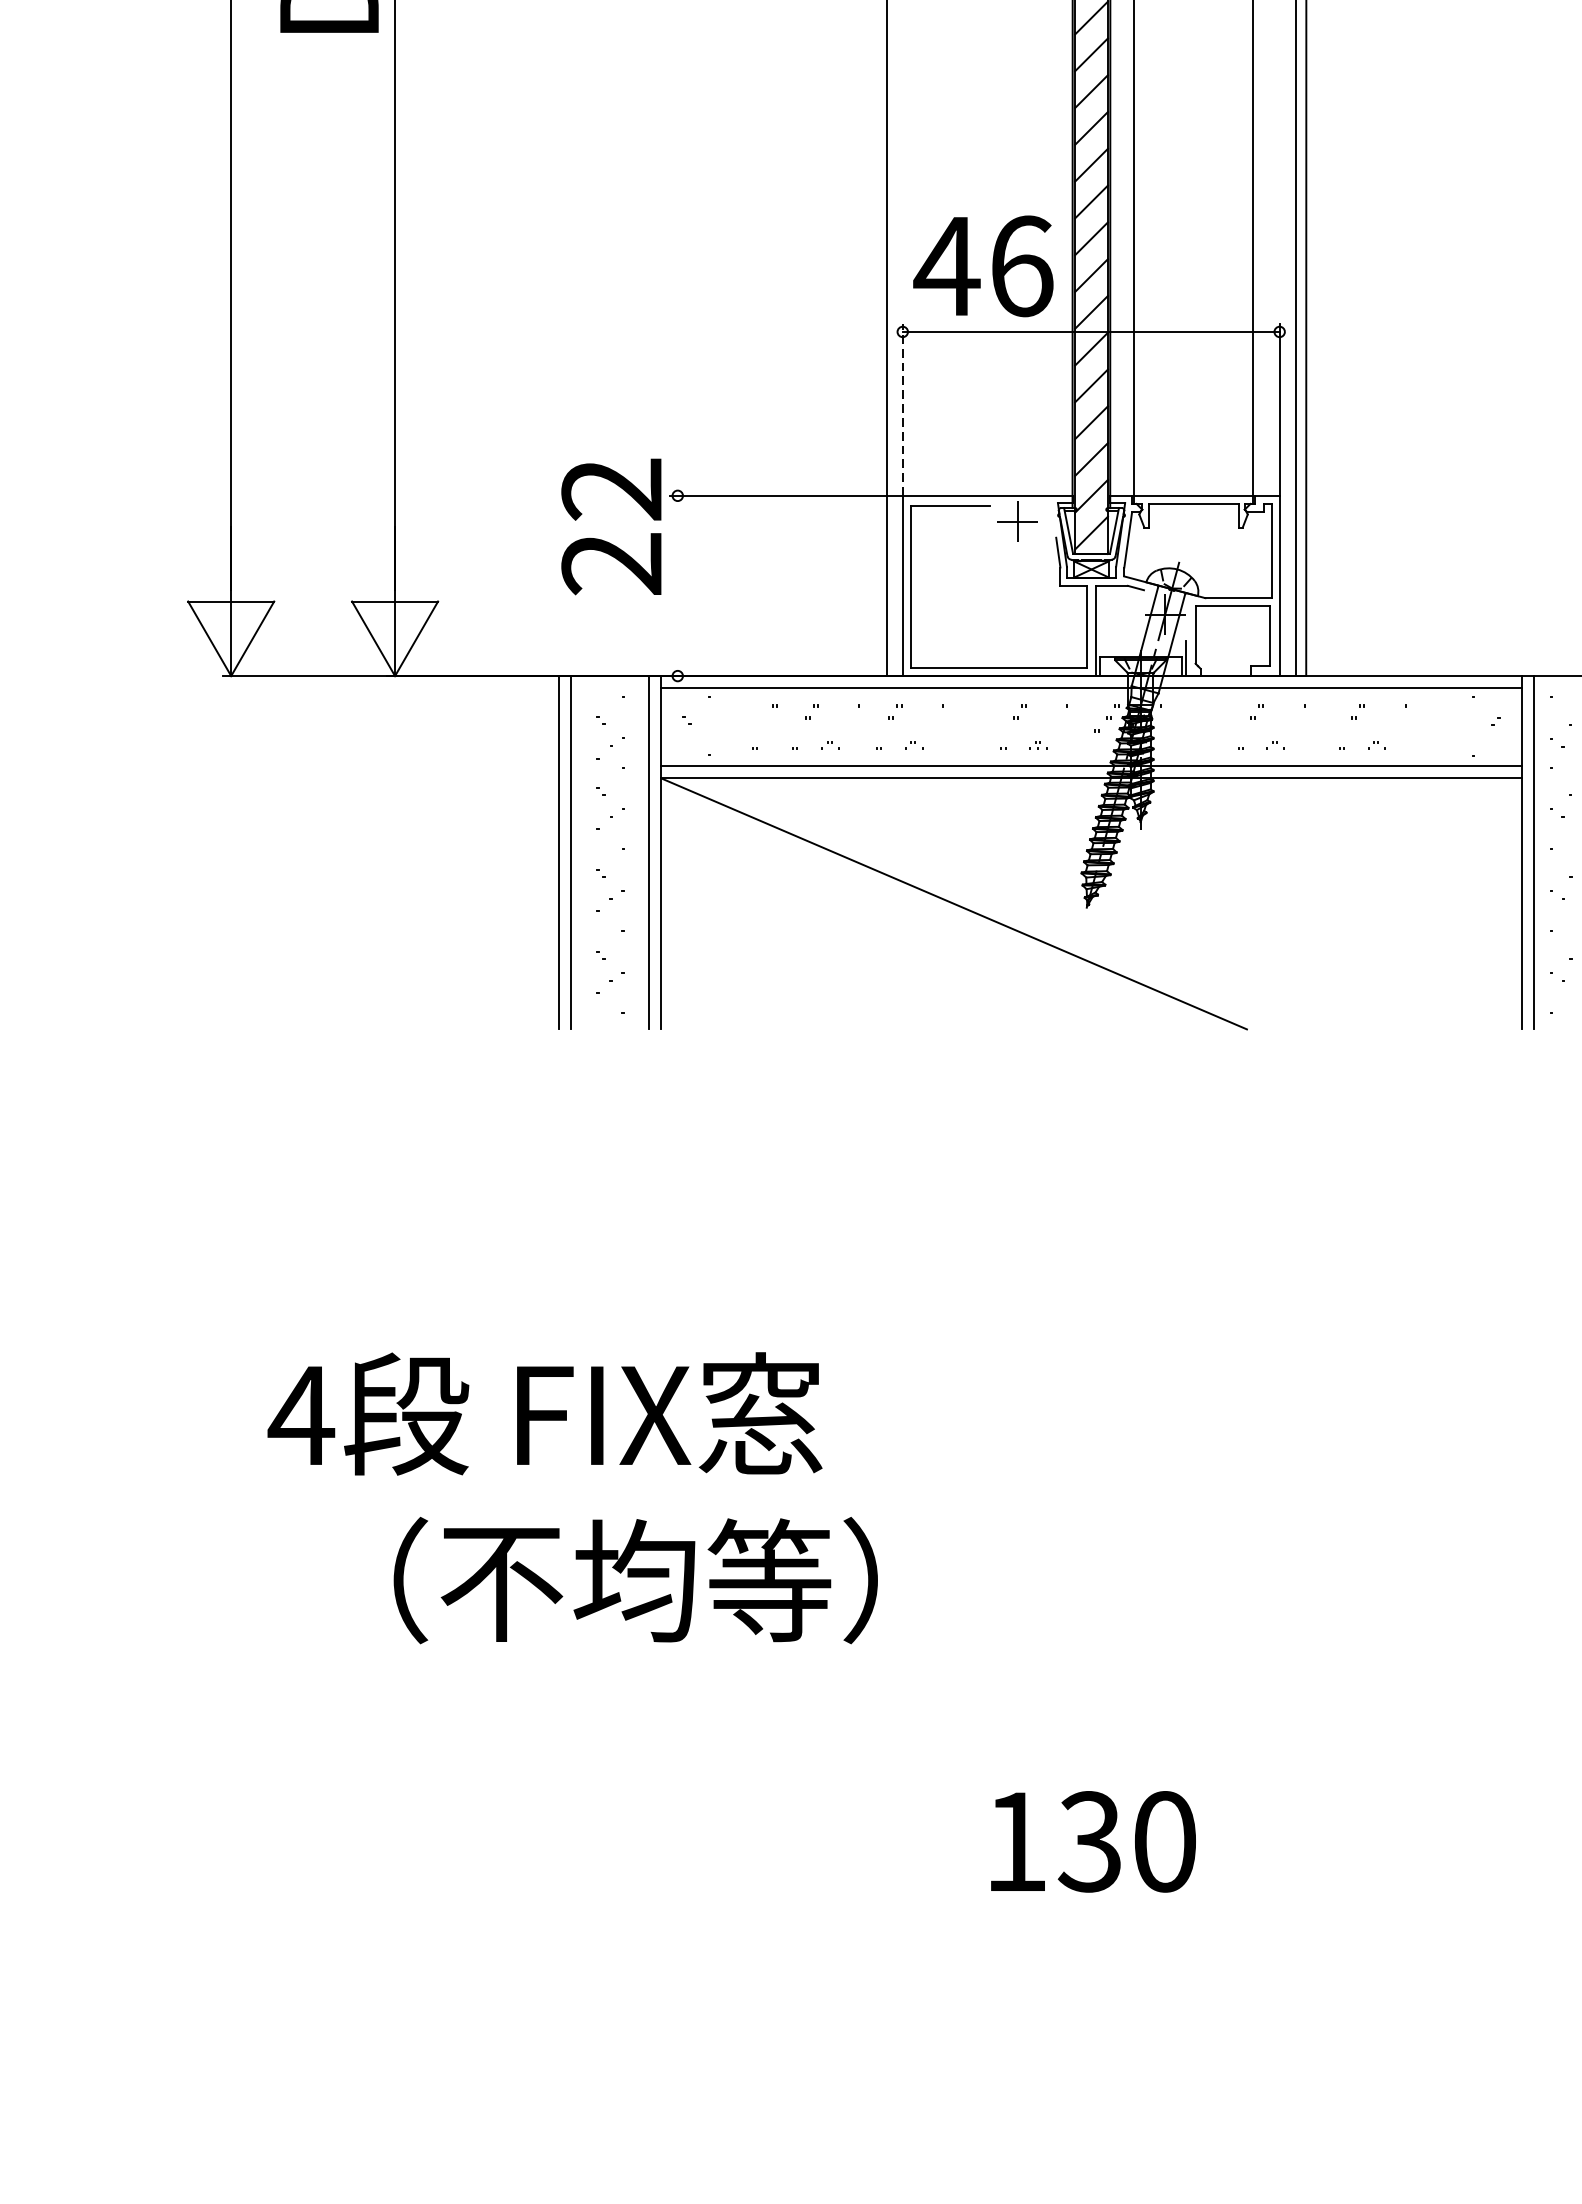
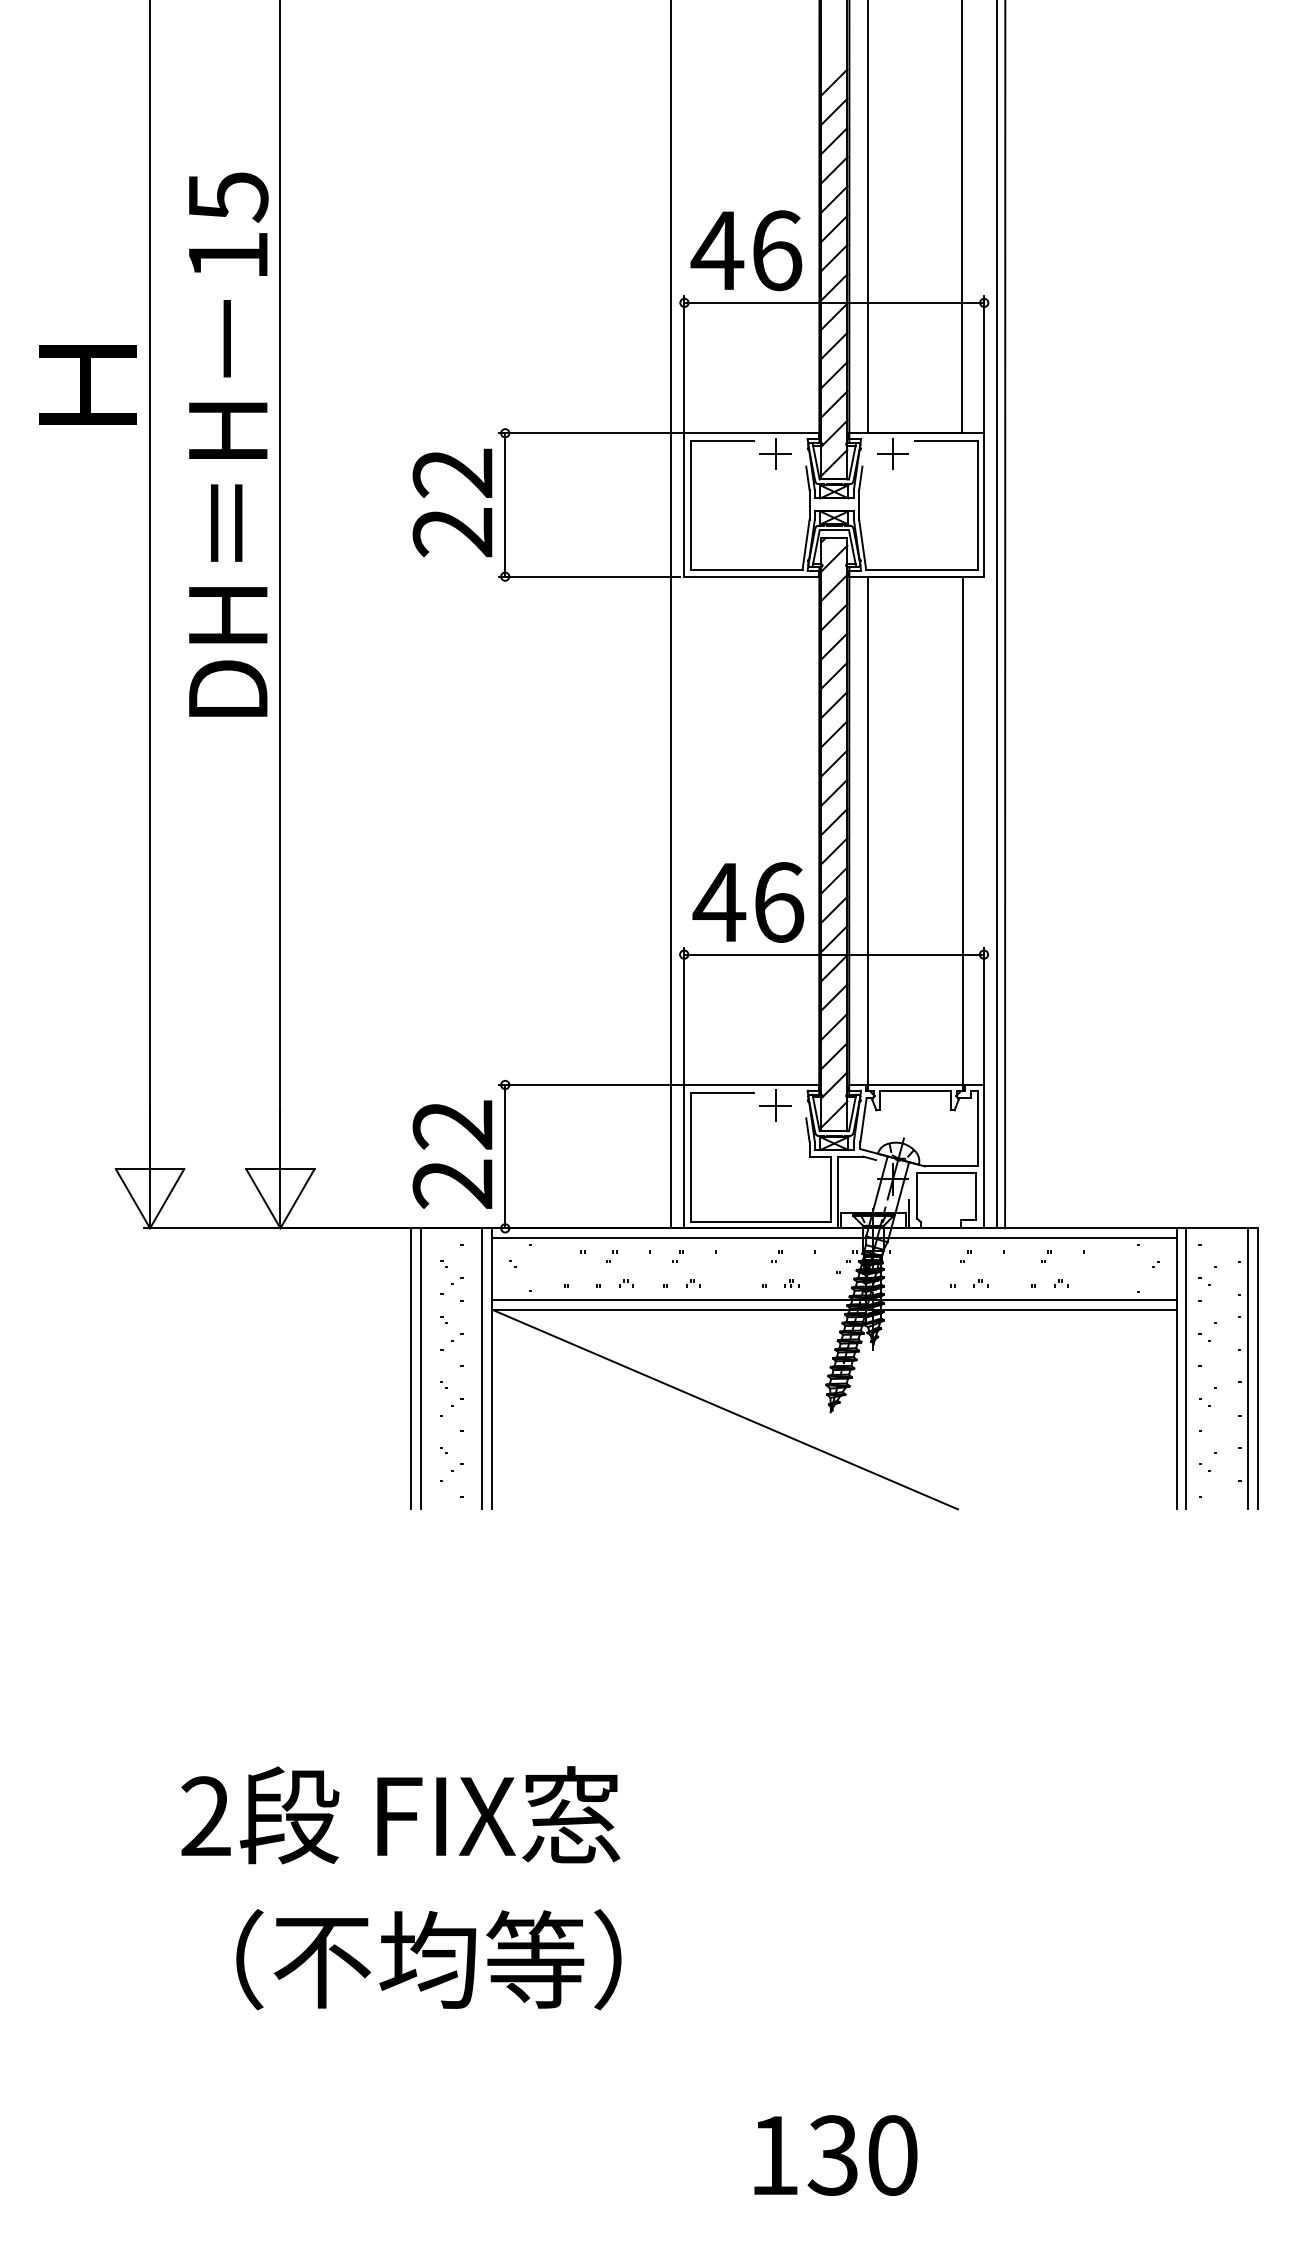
line: (903, 409) -> (684, 1016), dashed -> solid
text: (611, 526) -> (452, 1154), moved
line: (678, 585) -> (505, 1156), added
text: (300, 1414) -> (205, 1815), 4 -> 2
text: (635, 1580) -> (428, 1959), moved

